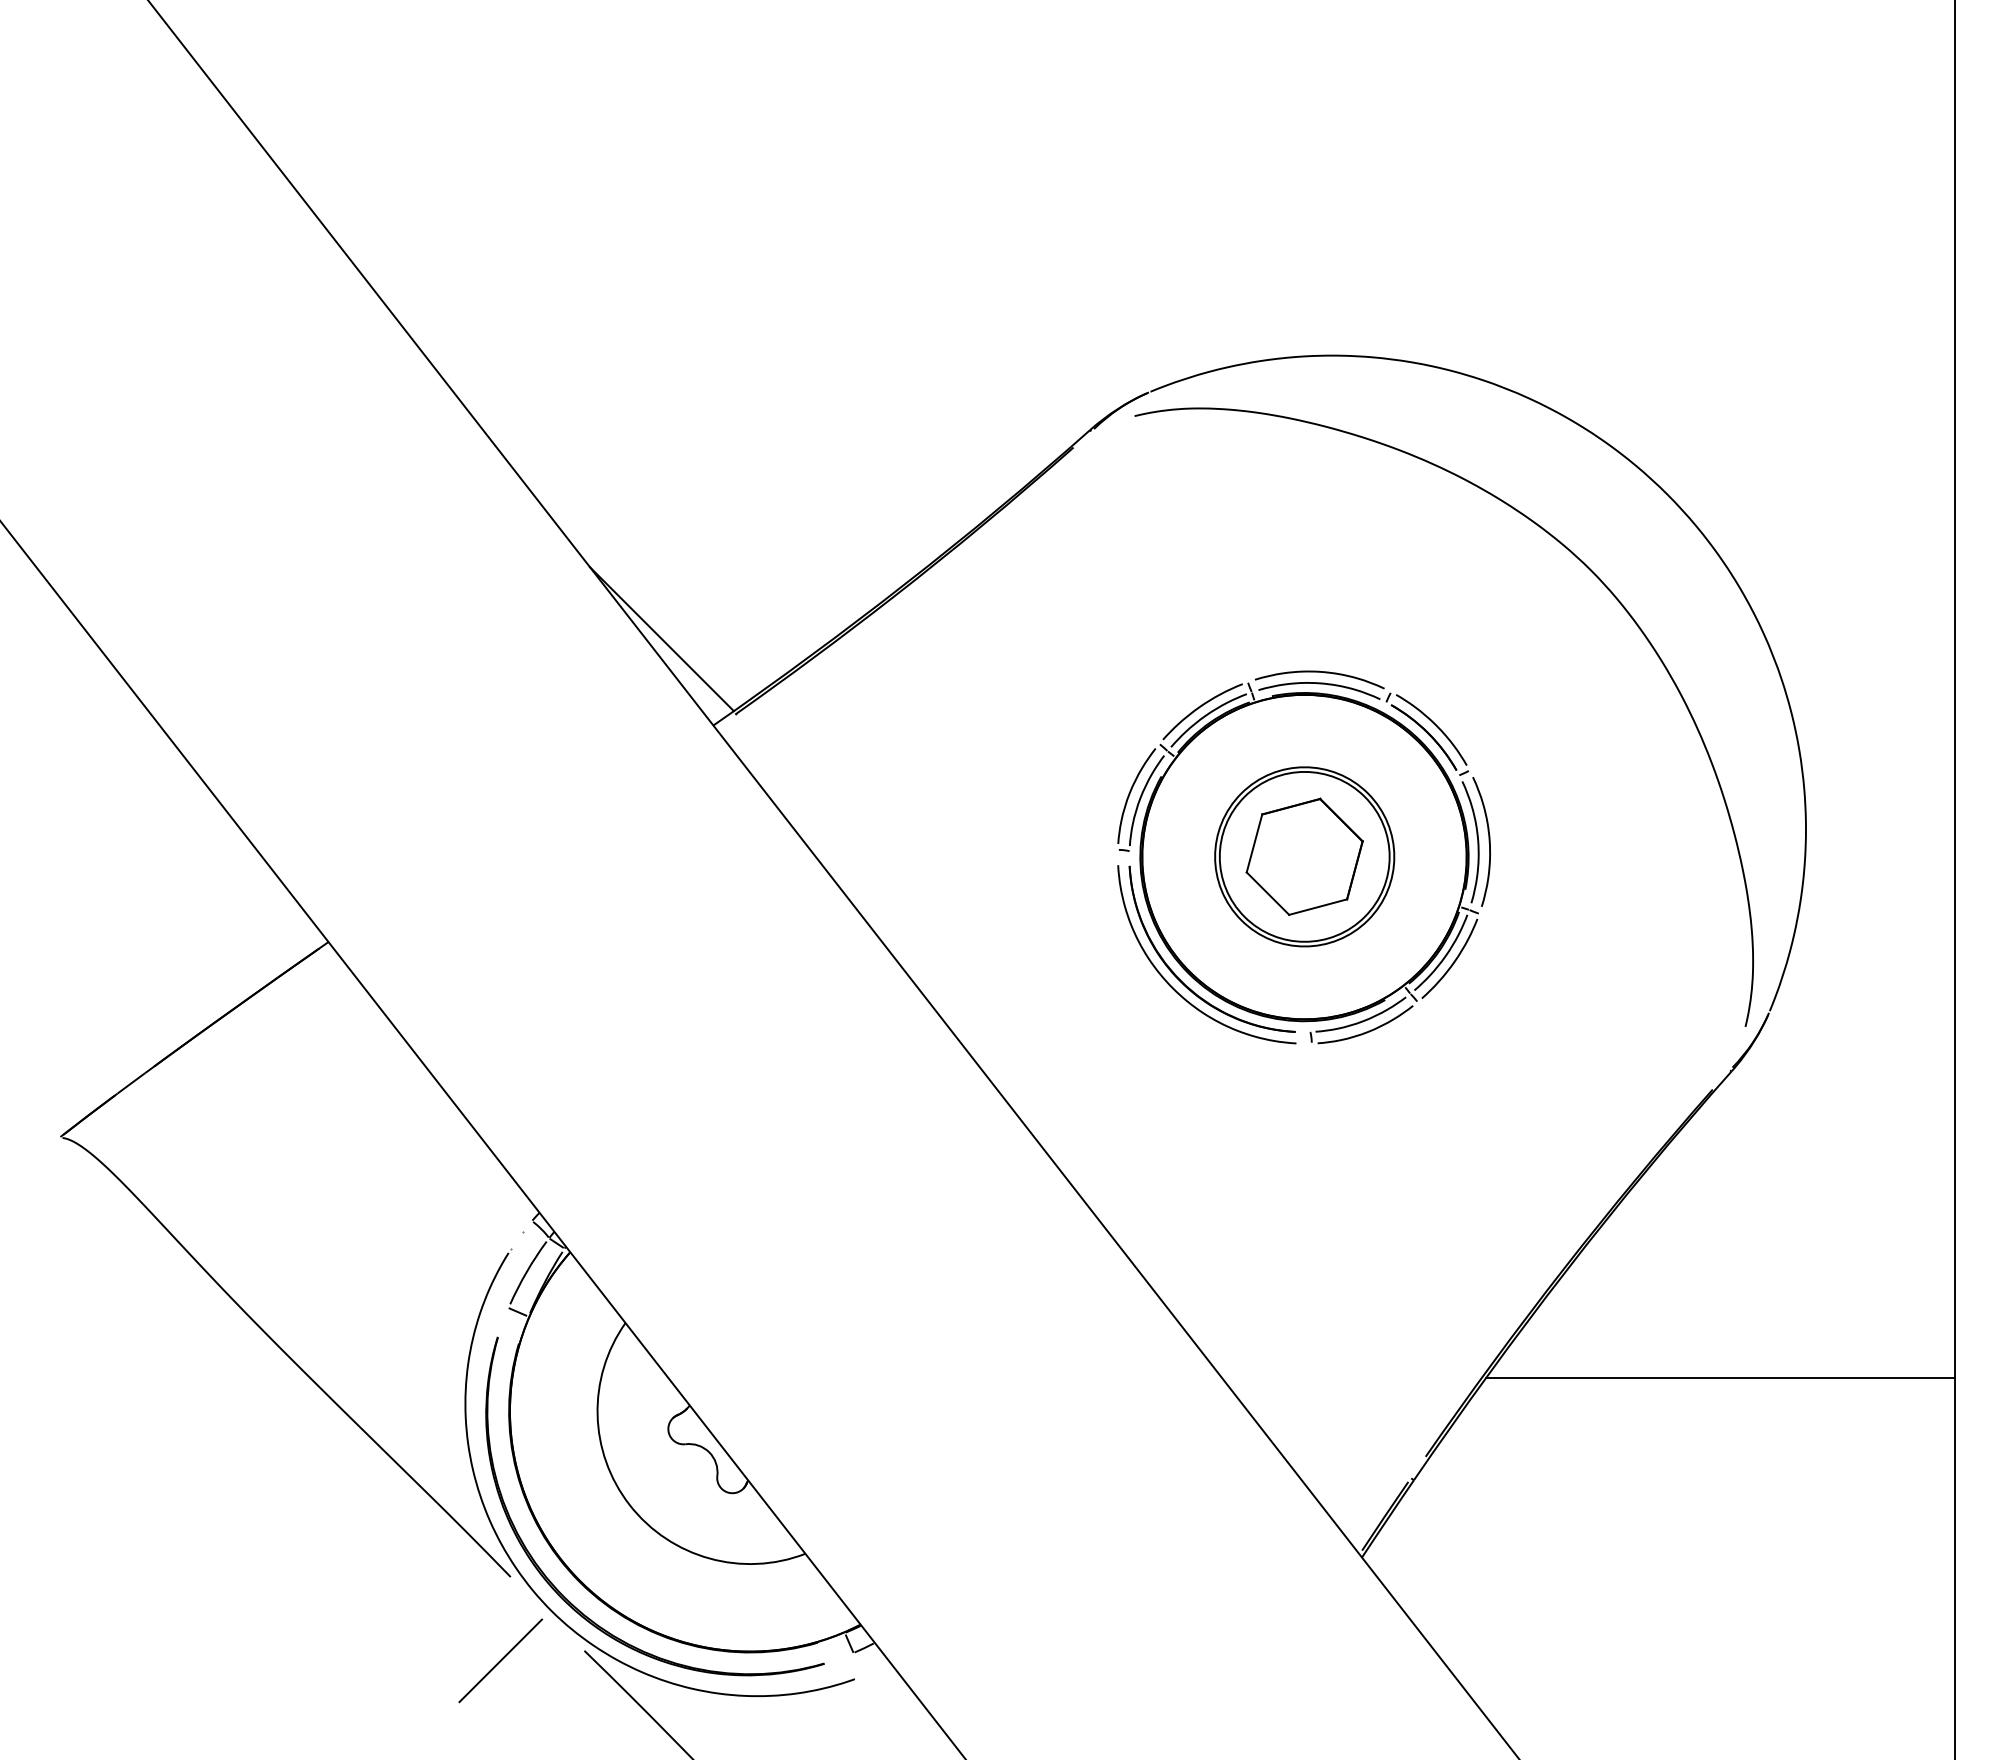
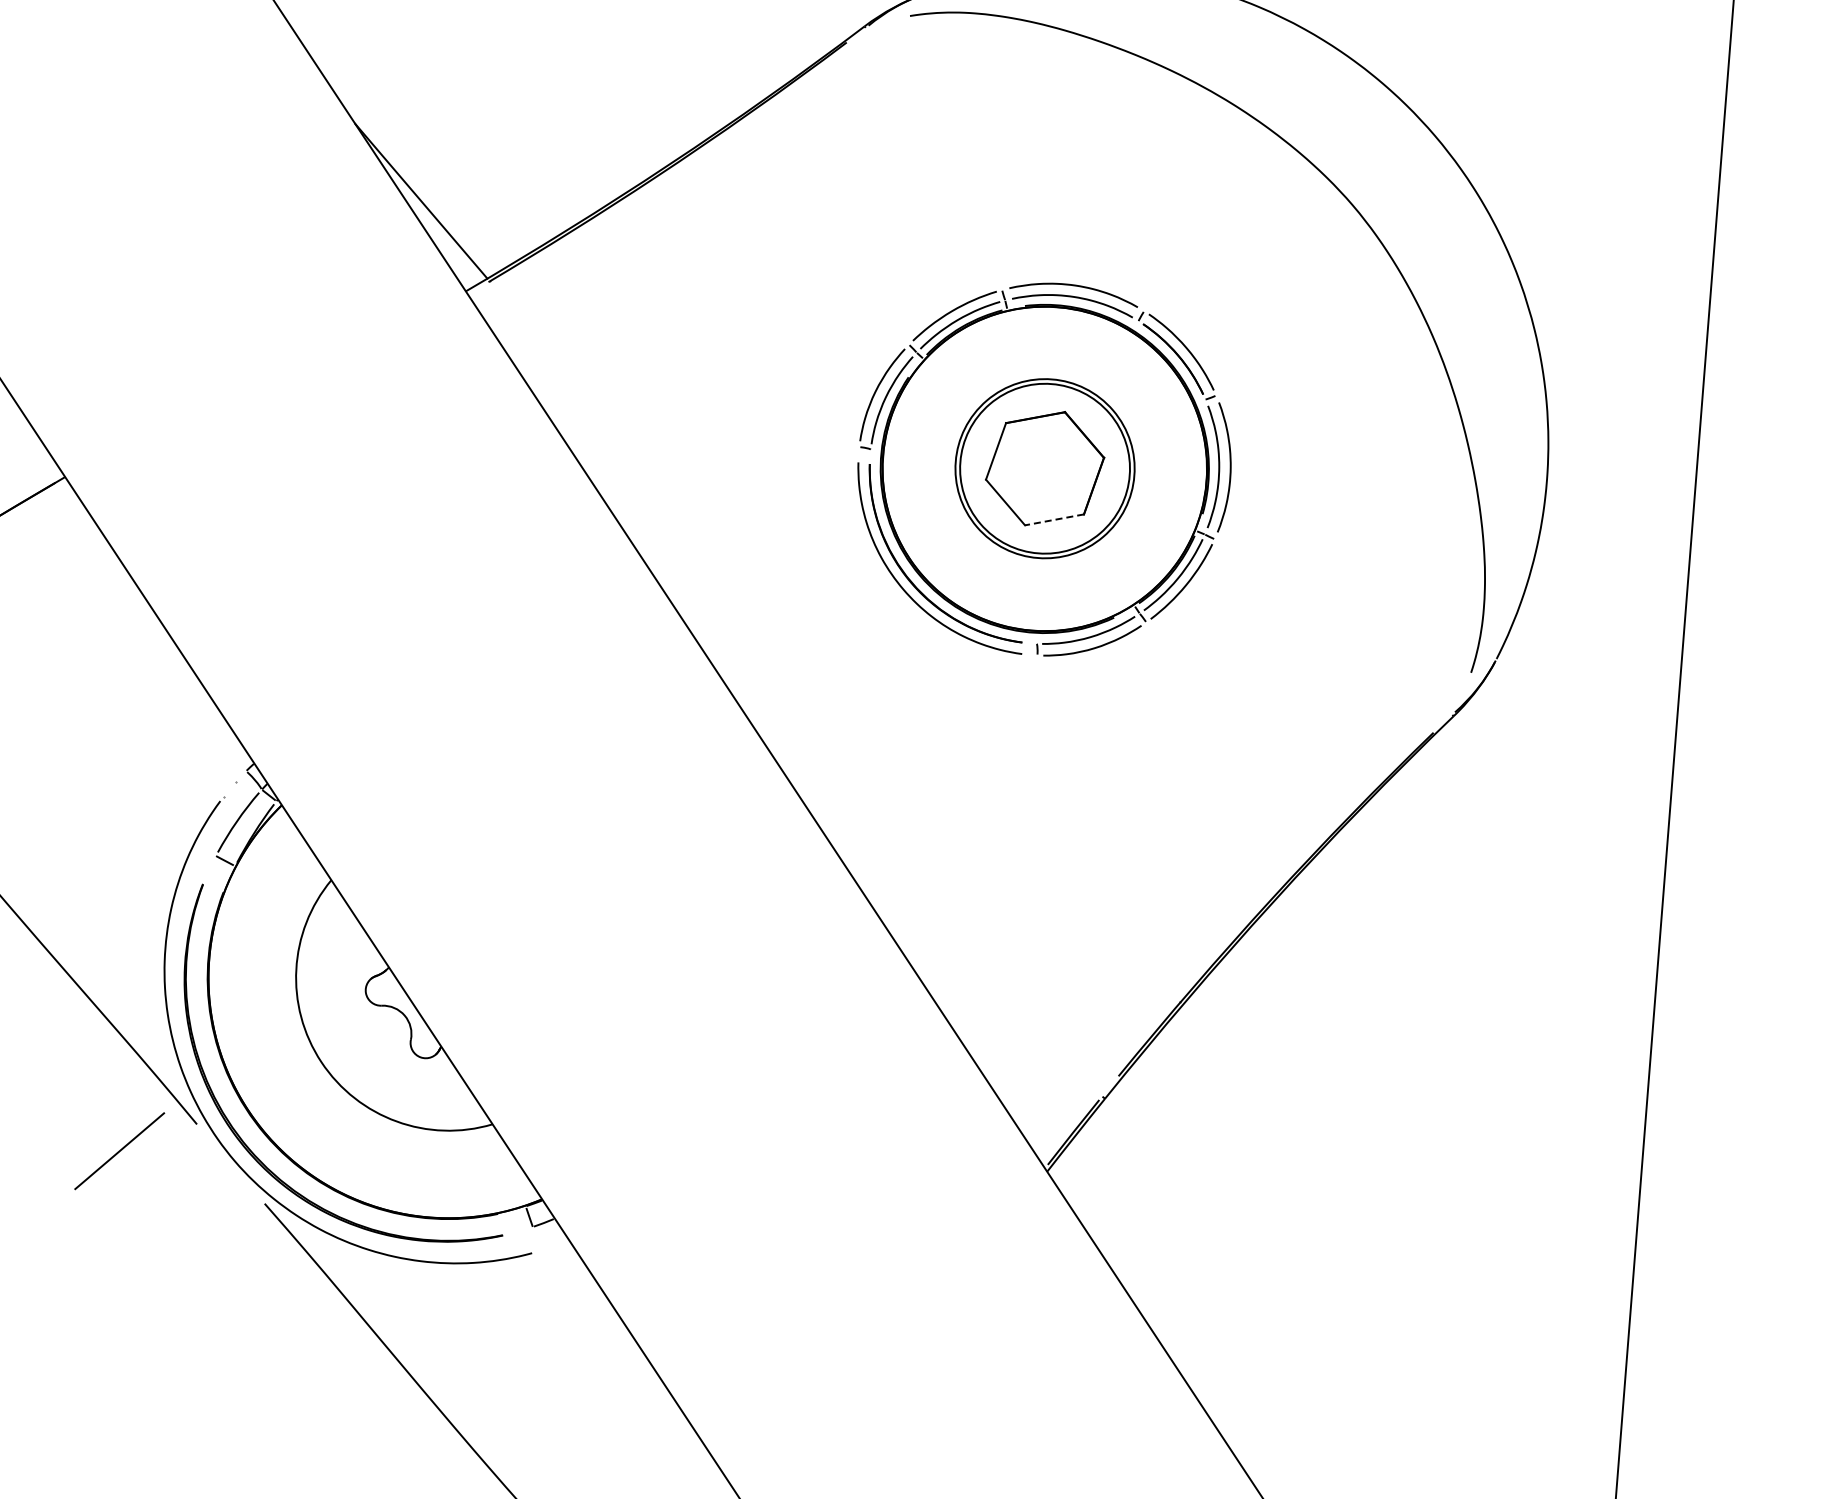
line: (1317, 907) -> (1053, 520), solid -> dashed
line: (1719, 1378) -> (1417, 1021), removed
line: (500, 1660) -> (119, 1150), moved

